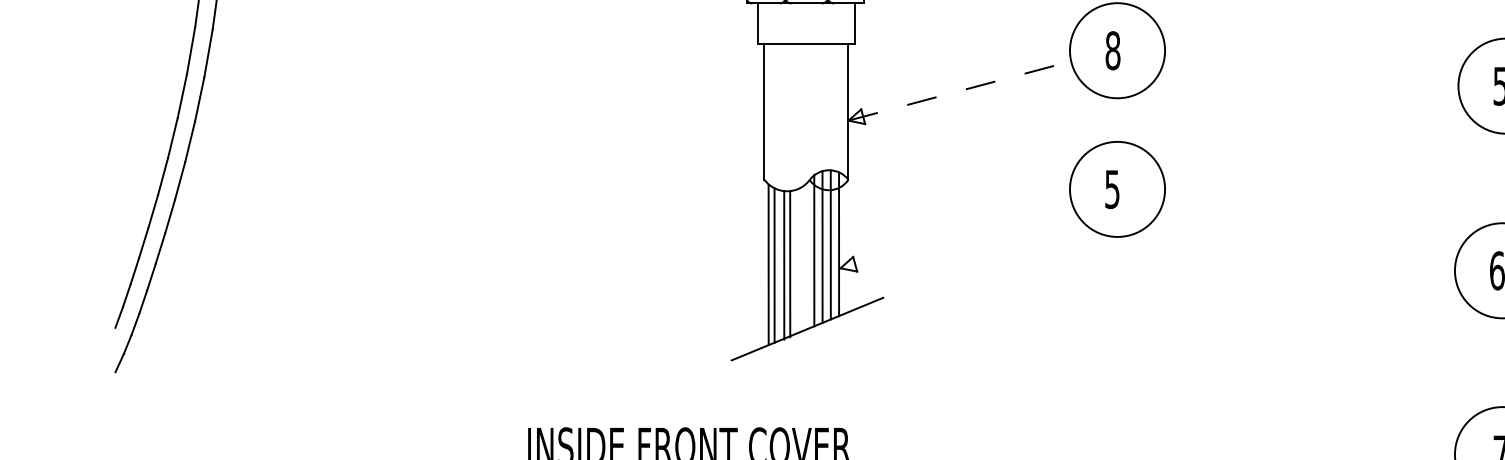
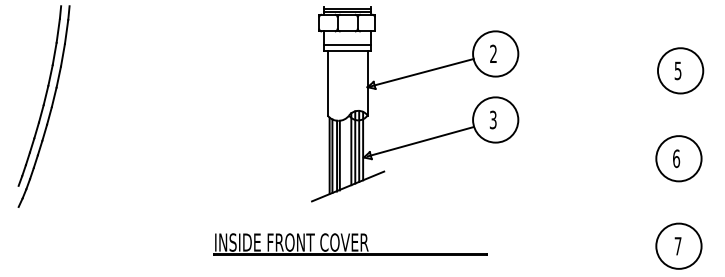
line: (806, 32) -> (347, 45), added
text: (1112, 49) -> (493, 53), 8 -> 2
line: (959, 91) -> (420, 73), dashed -> solid
text: (1112, 188) -> (493, 119), 5 -> 3
line: (959, 234) -> (420, 141), added

